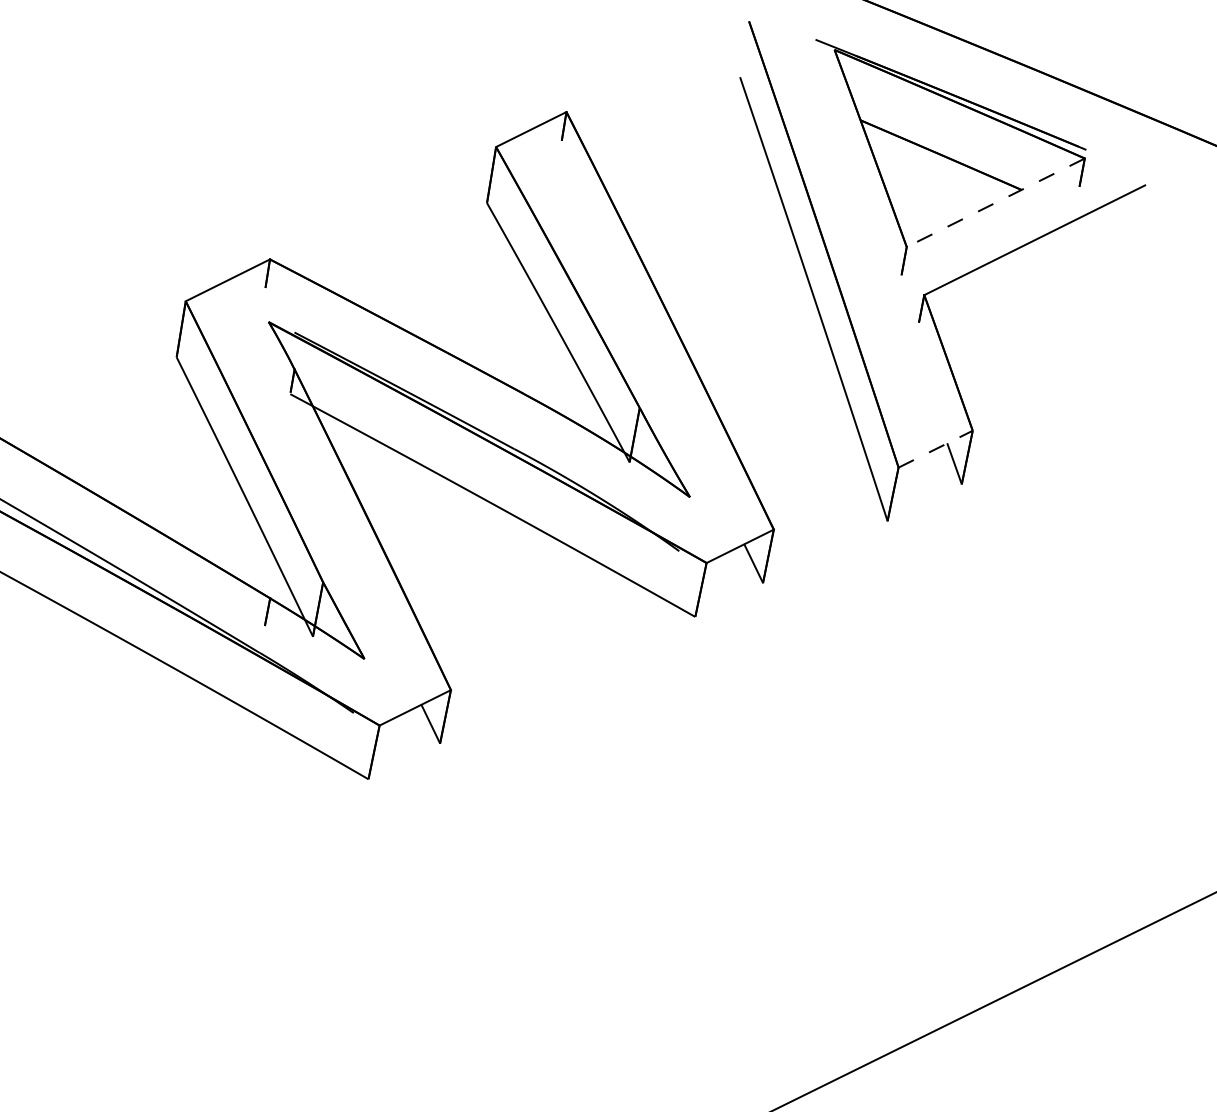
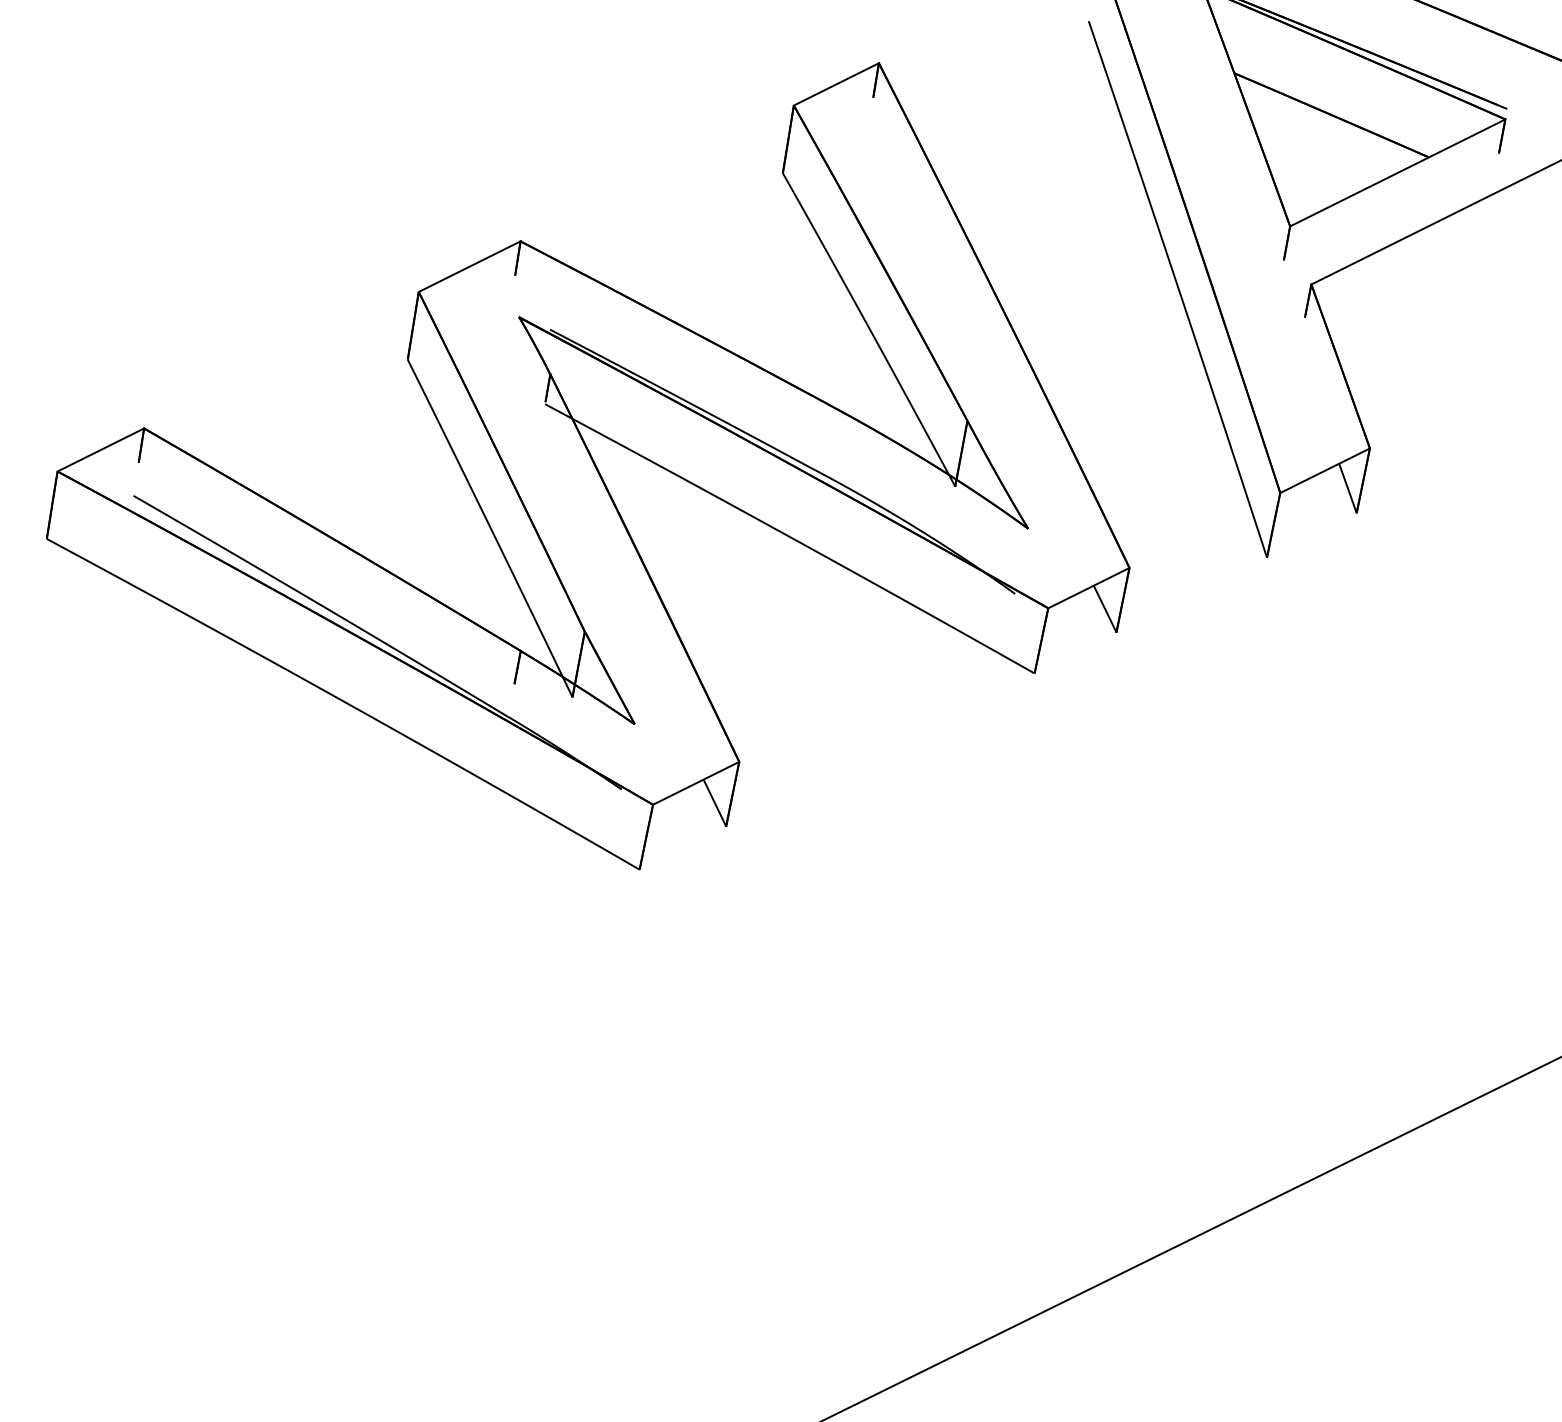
line: (995, 203) -> (1397, 173), dashed -> solid
line: (936, 449) -> (1325, 470), dashed -> solid

